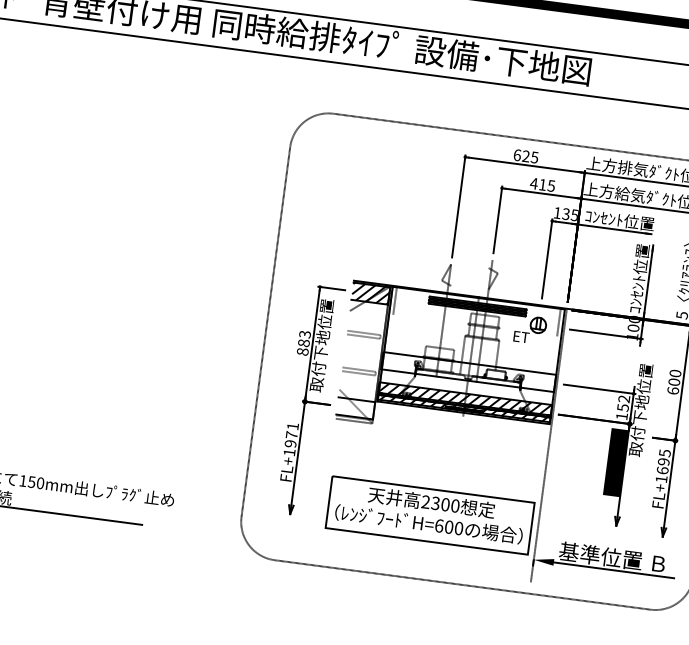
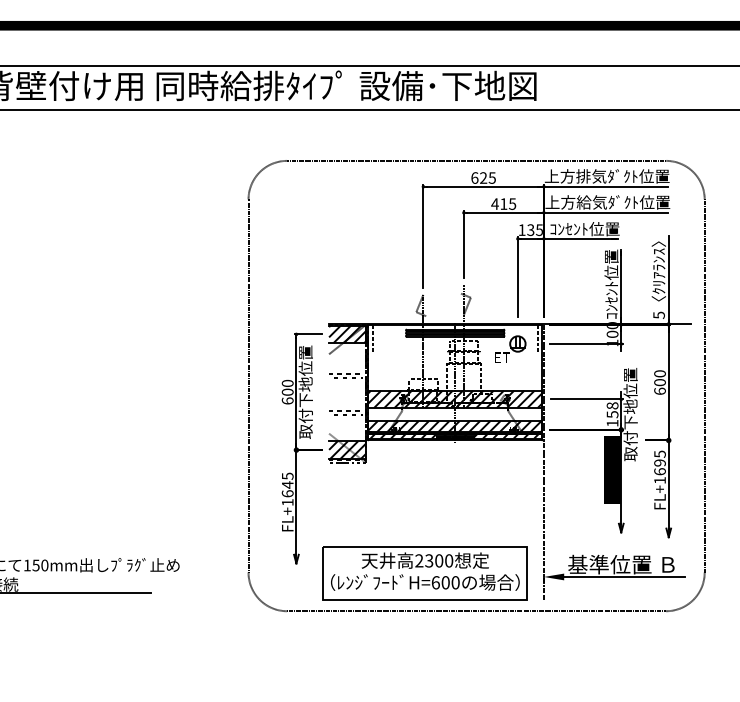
text: (303, 342) -> (287, 391), 883 -> 600
hatch: (468, 372) -> (454, 399), added
text: (624, 398) -> (612, 405), 152 -> 158
hatch: (355, 407) -> (347, 449), added
text: (291, 434) -> (287, 484), FL+1971 -> FL+1645
part: (429, 515) -> (424, 573), moved

